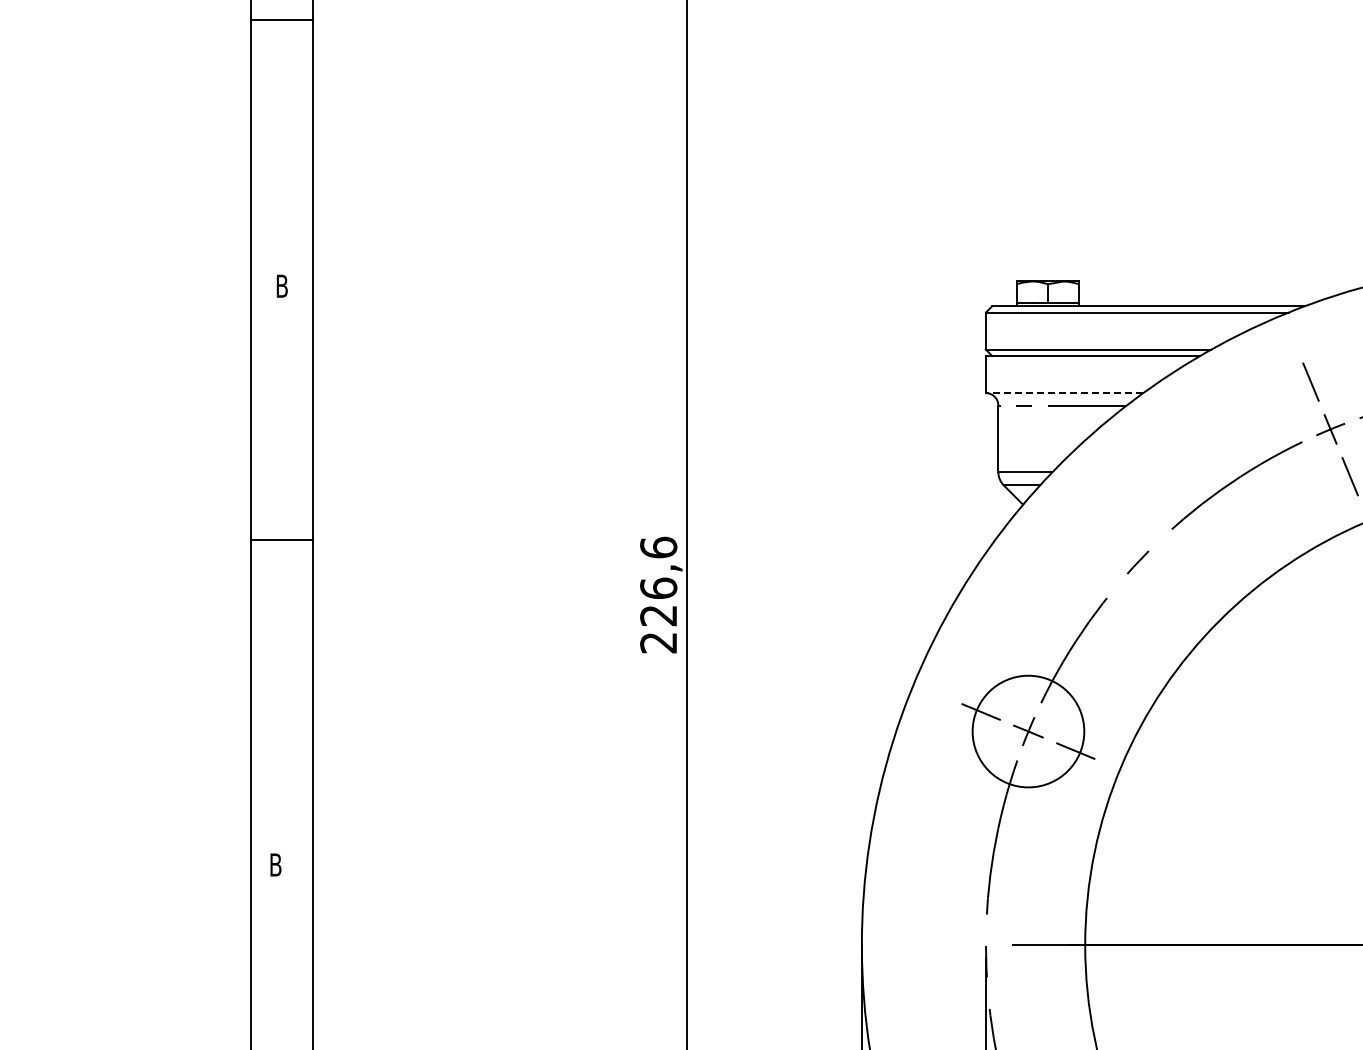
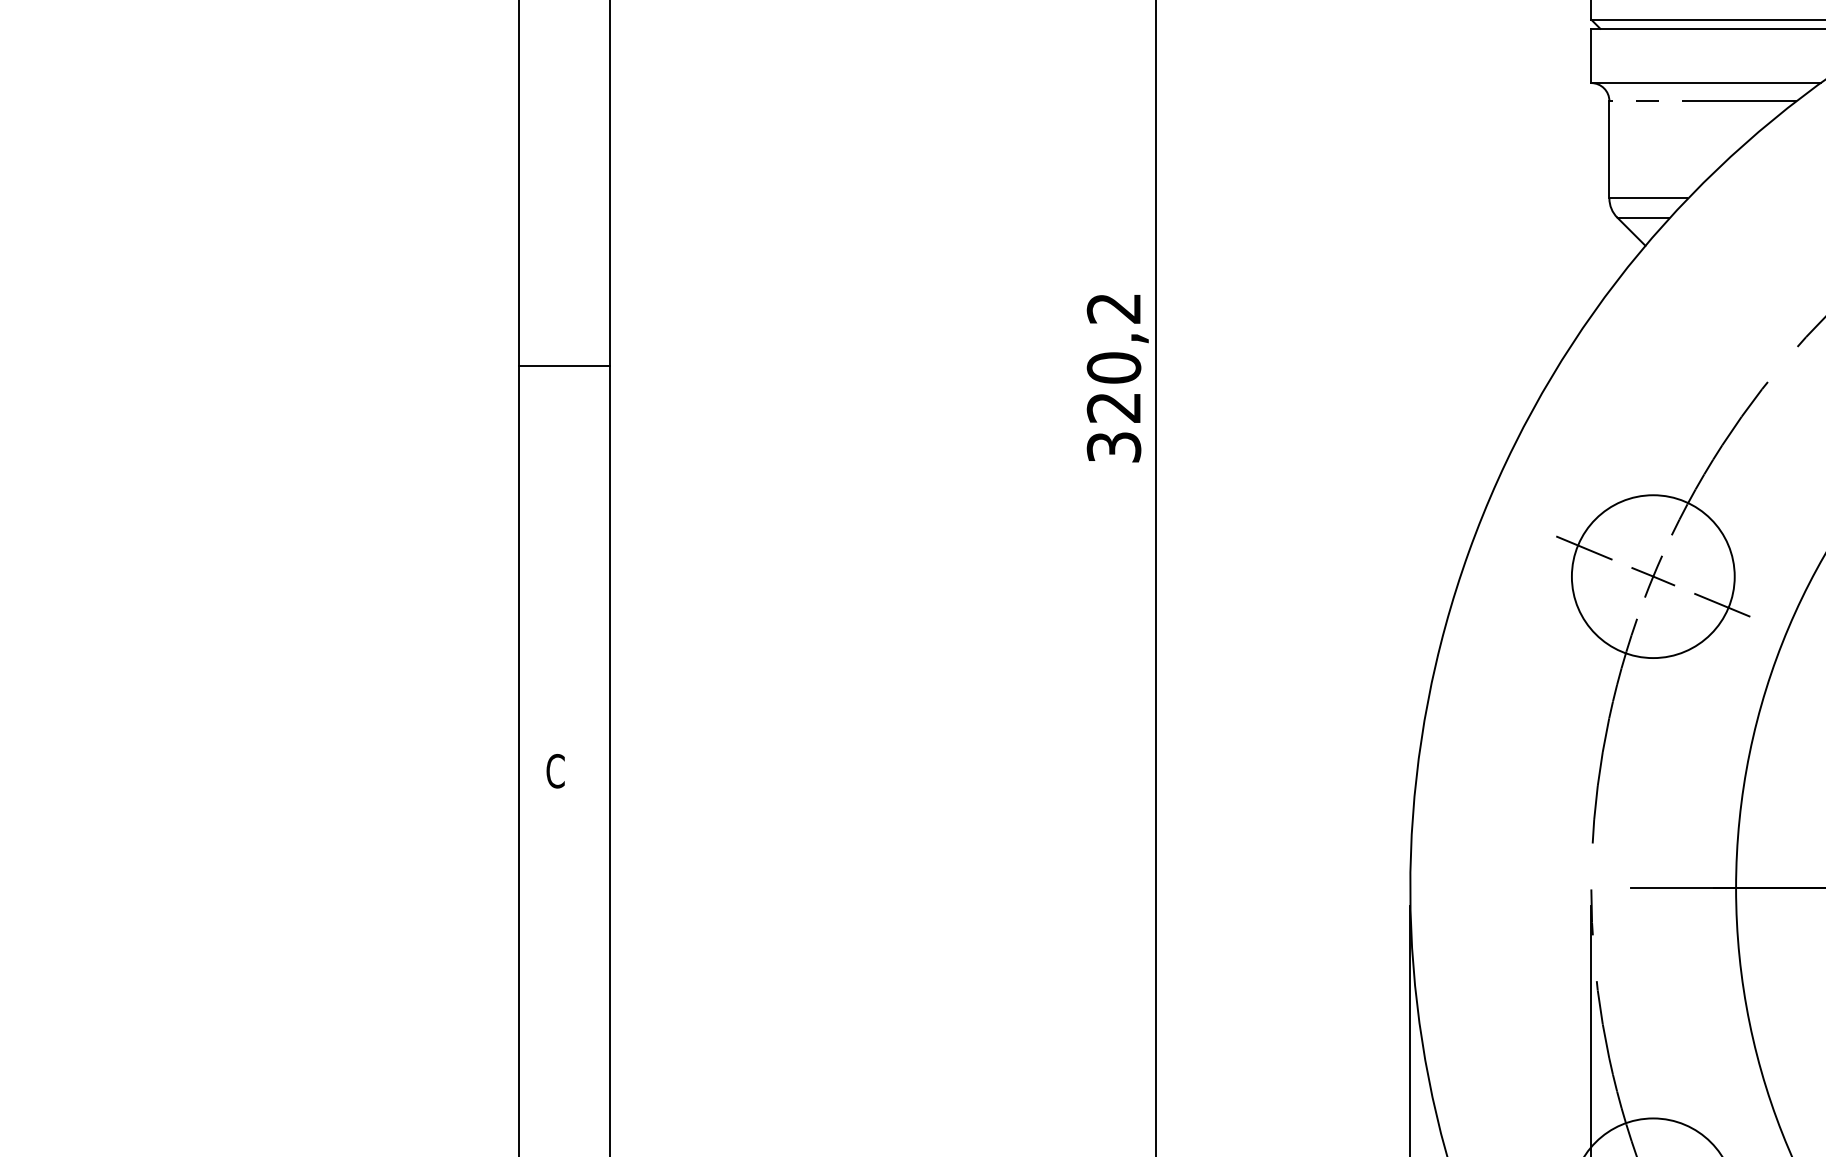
line: (1064, 393) -> (1705, 83), dashed -> solid
line: (281, 540) -> (563, 366), moved
text: (658, 594) -> (1113, 376), 226,6 -> 320,2
text: (275, 864) -> (555, 770), B -> C

